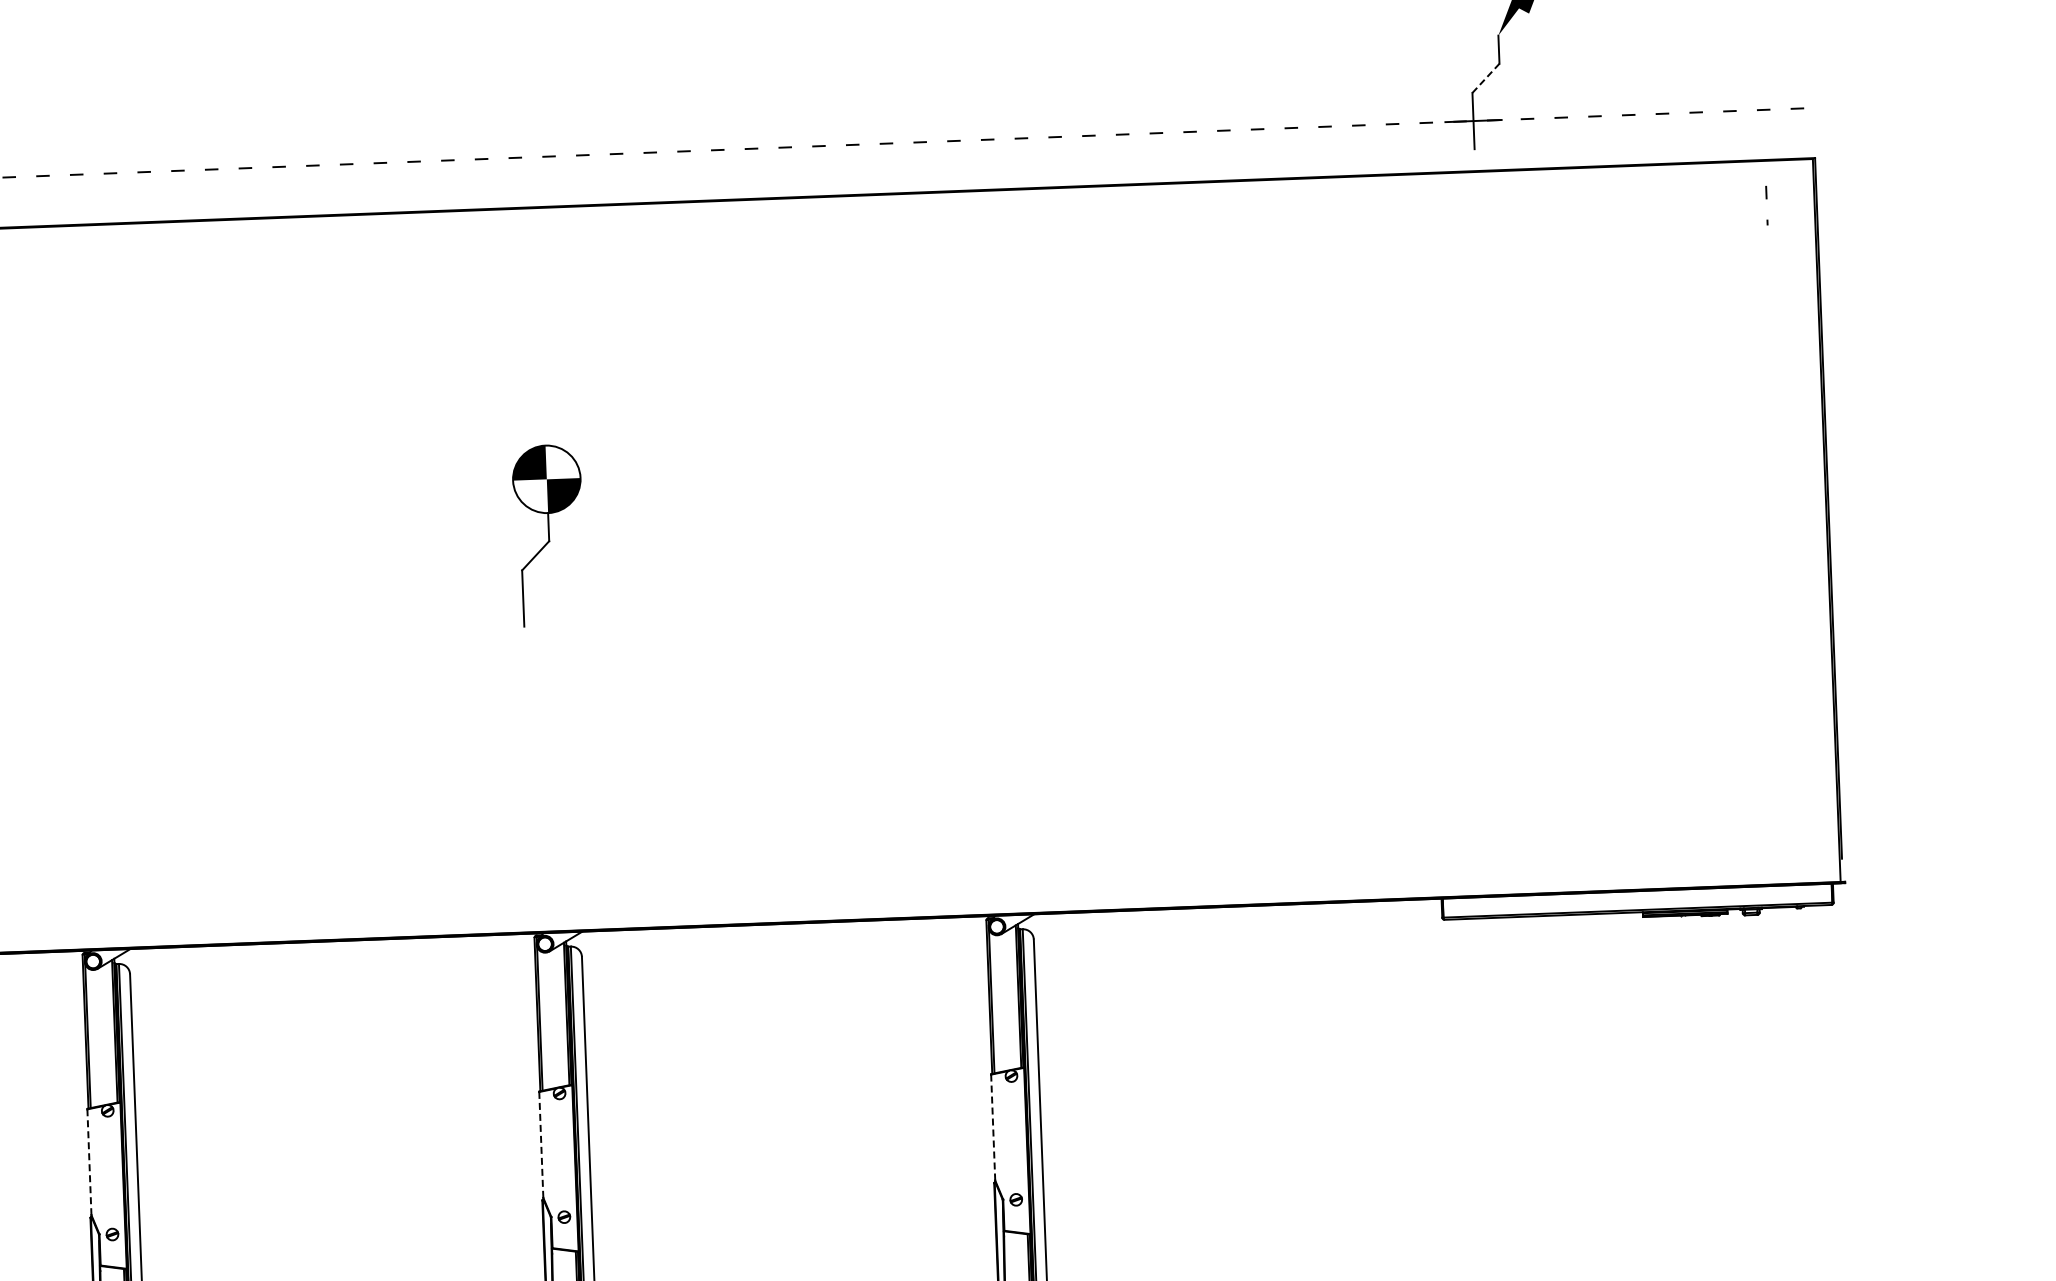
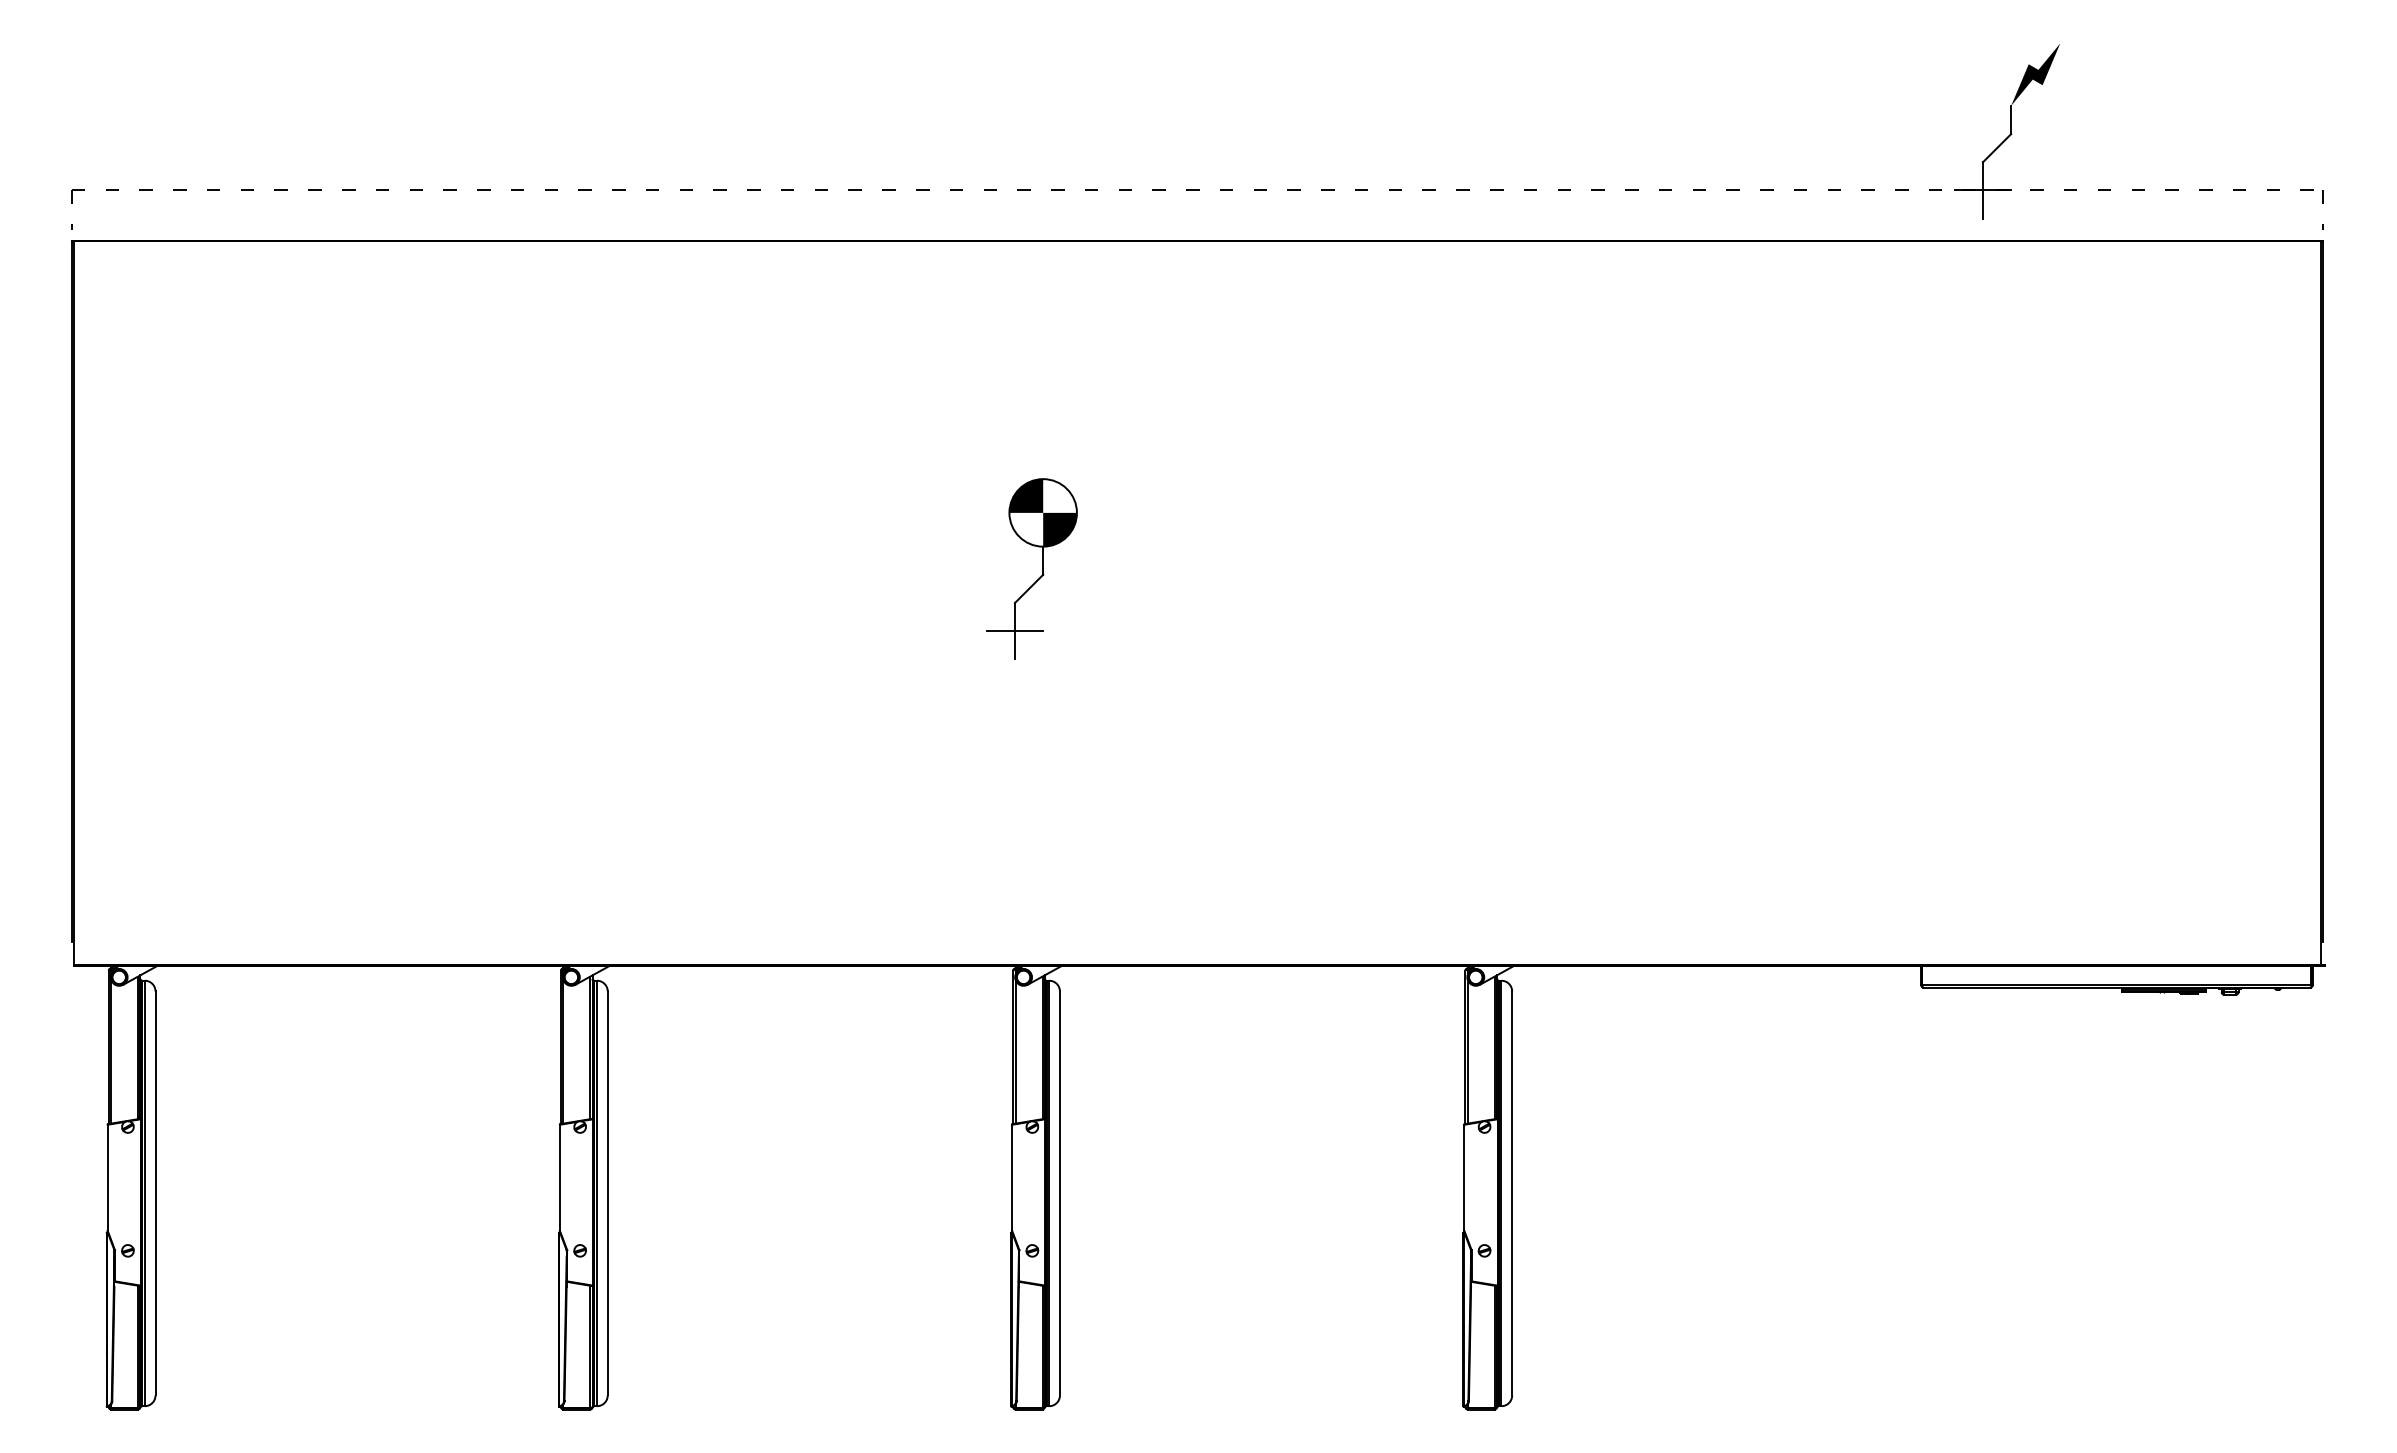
line: (1486, 78) -> (1997, 148), dashed -> solid
line: (1766, 198) -> (2322, 203), moved
line: (522, 598) -> (1014, 631), added
line: (993, 1127) -> (1464, 1177), dashed -> solid
line: (541, 1144) -> (1012, 1177), dashed -> solid
line: (89, 1162) -> (559, 1177), dashed -> solid

